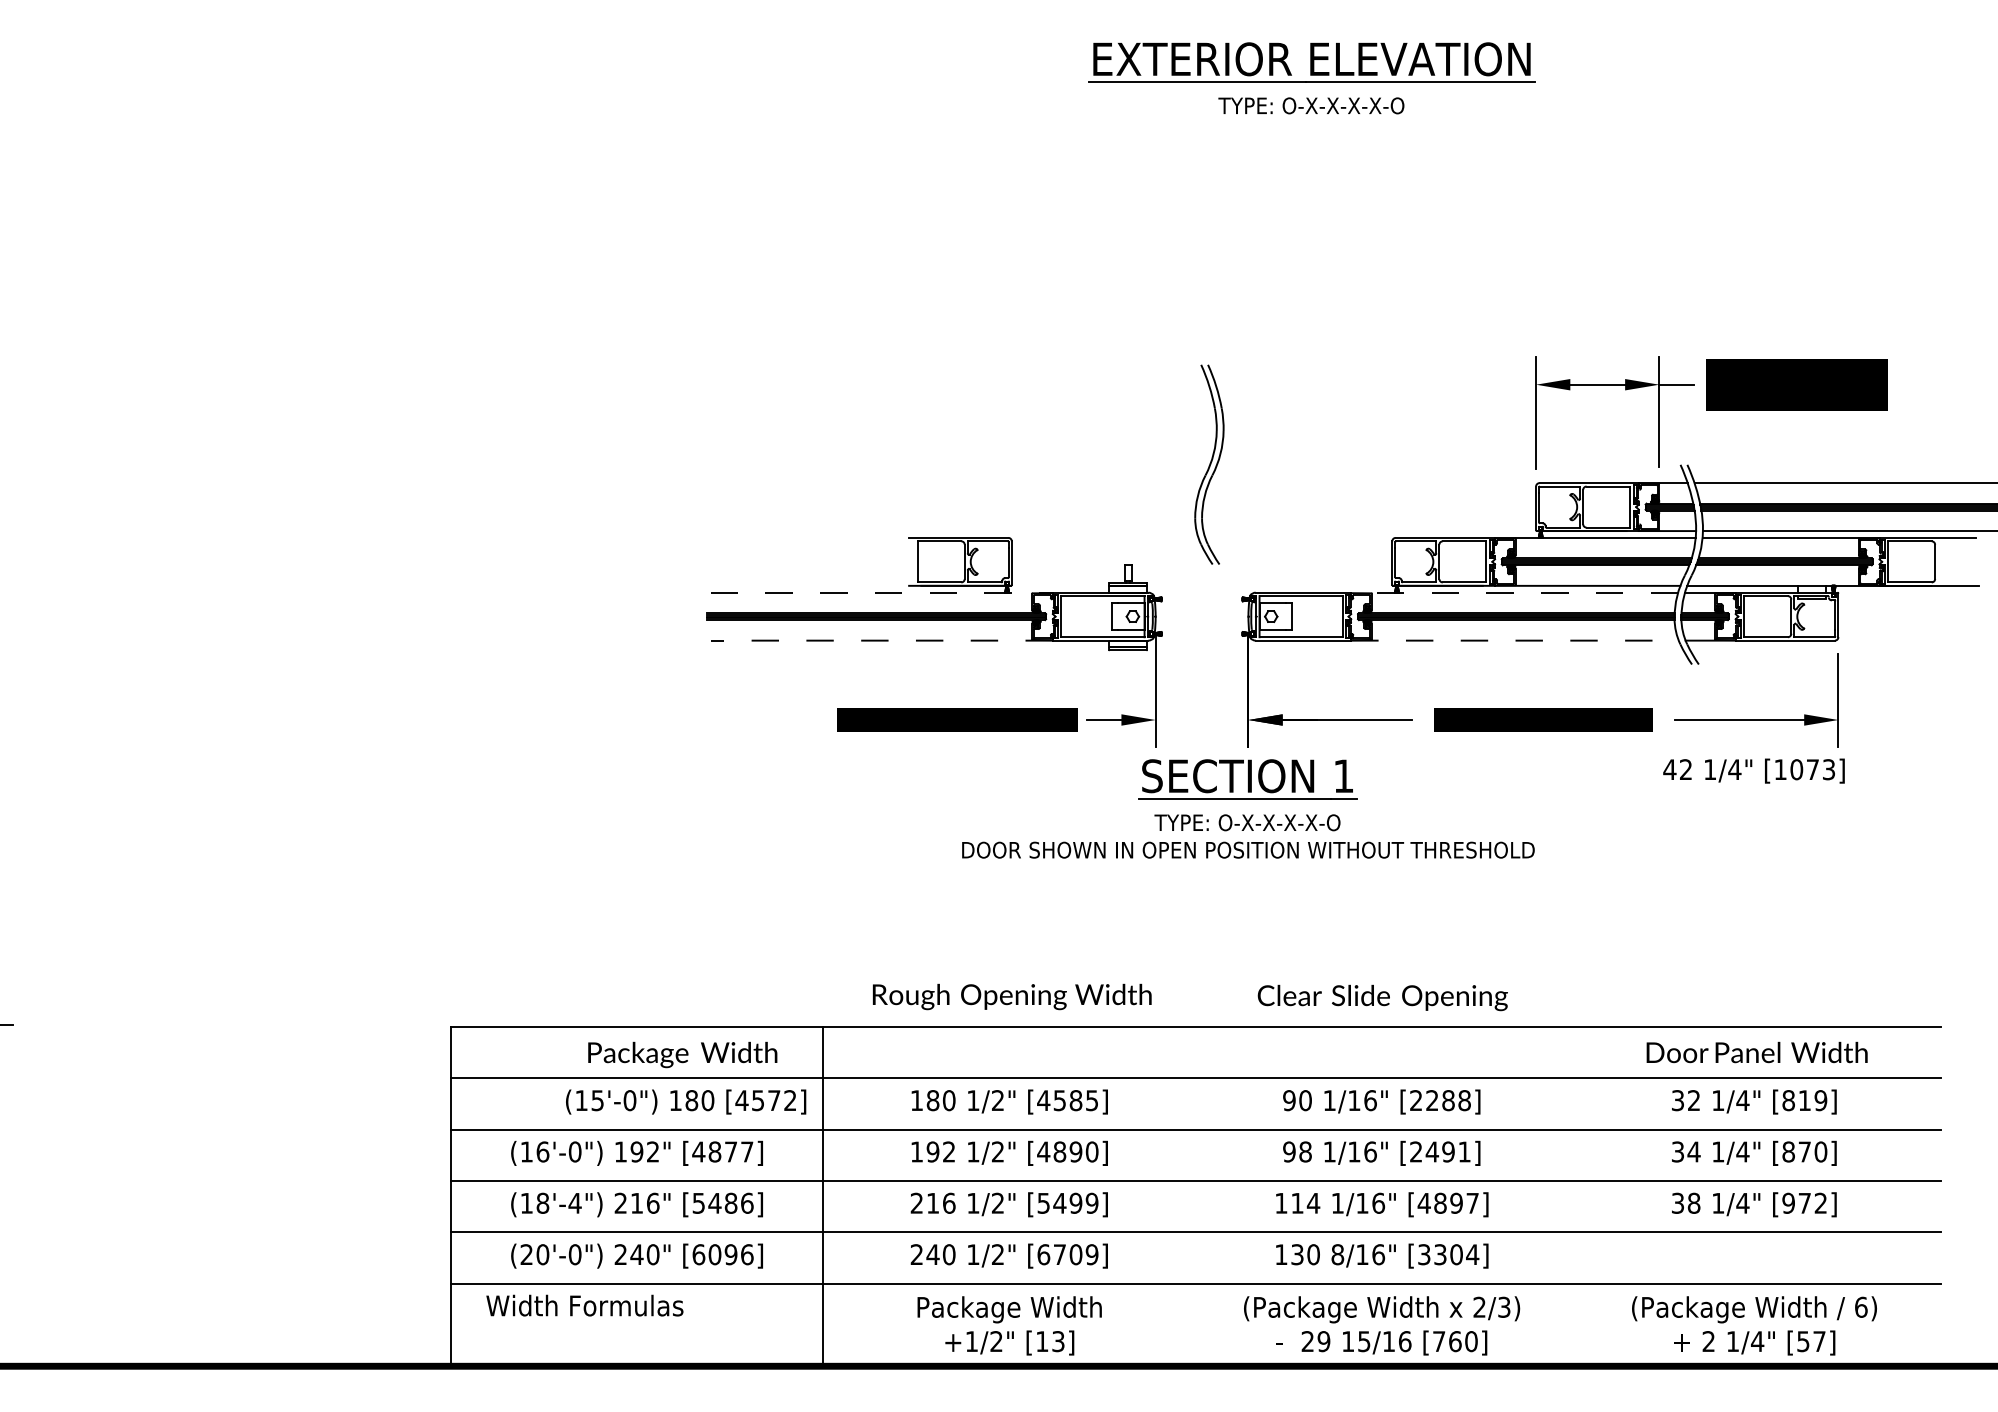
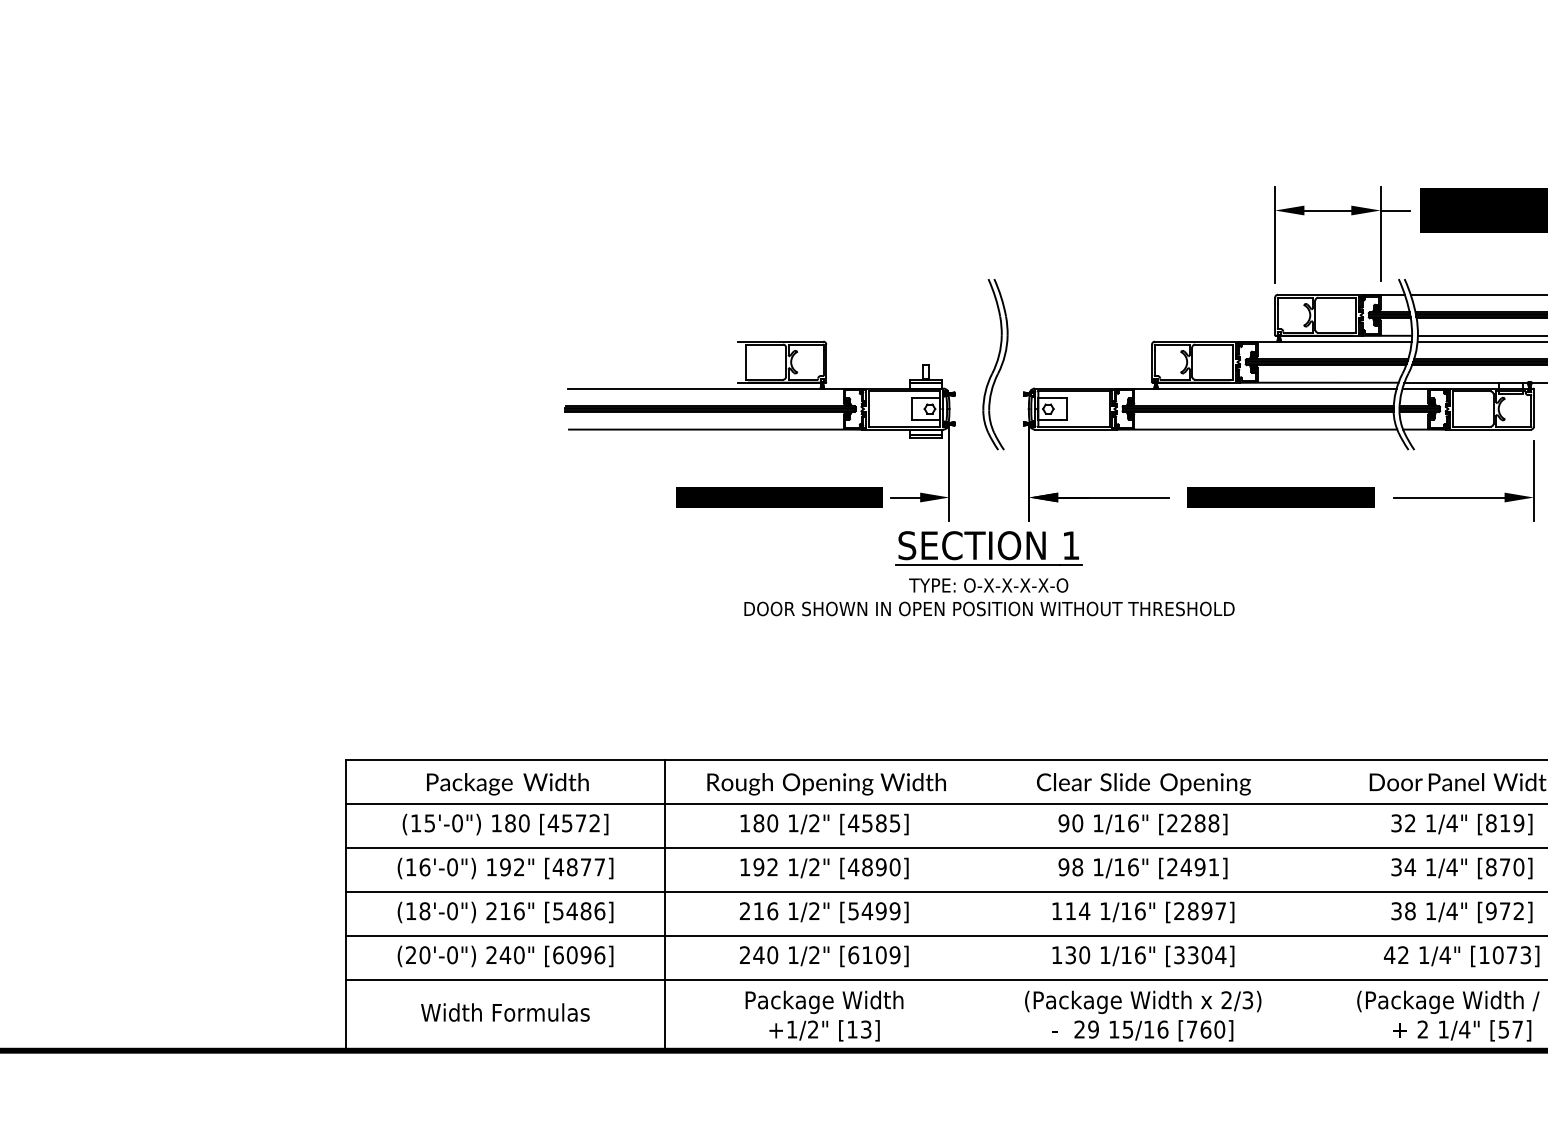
part: (1209, 464) -> (995, 364), moved
line: (882, 592) -> (715, 388), dashed -> solid
line: (1514, 592) -> (1256, 388), dashed -> solid
line: (882, 640) -> (715, 429), dashed -> solid
line: (1514, 640) -> (1256, 429), dashed -> solid
text: (1753, 770) -> (1461, 955), moved
part: (1251, 814) -> (992, 578), moved
text: (1011, 996) -> (826, 783), moved
text: (1382, 997) -> (1143, 783), moved
text: (682, 1054) -> (507, 783), moved
text: (686, 1101) -> (505, 824), moved
text: (574, 1202) -> (451, 910), (18'-4") -> (18'-0")
text: (1423, 1202) -> (1178, 910), [4897] -> [2897]
text: (1059, 1254) -> (867, 955), [6709] -> [6109]
text: (1337, 1254) -> (1105, 955), 8/16" -> 1/16"
text: (584, 1305) -> (505, 1012), moved

